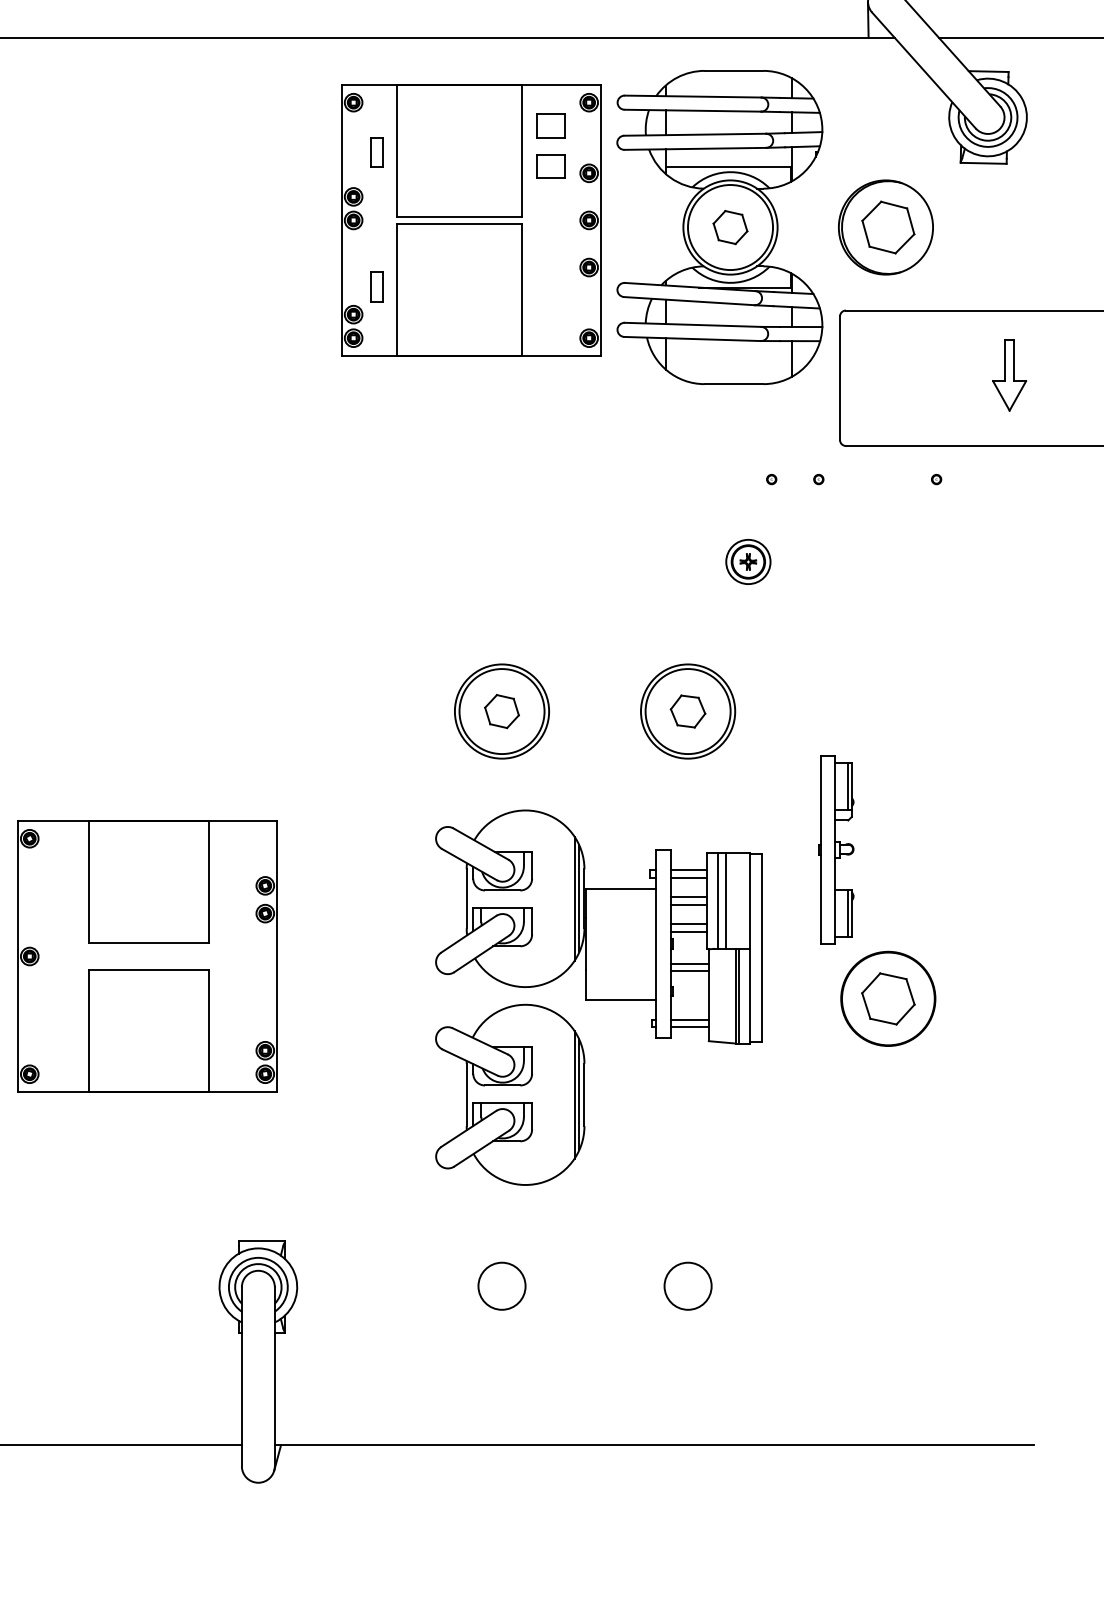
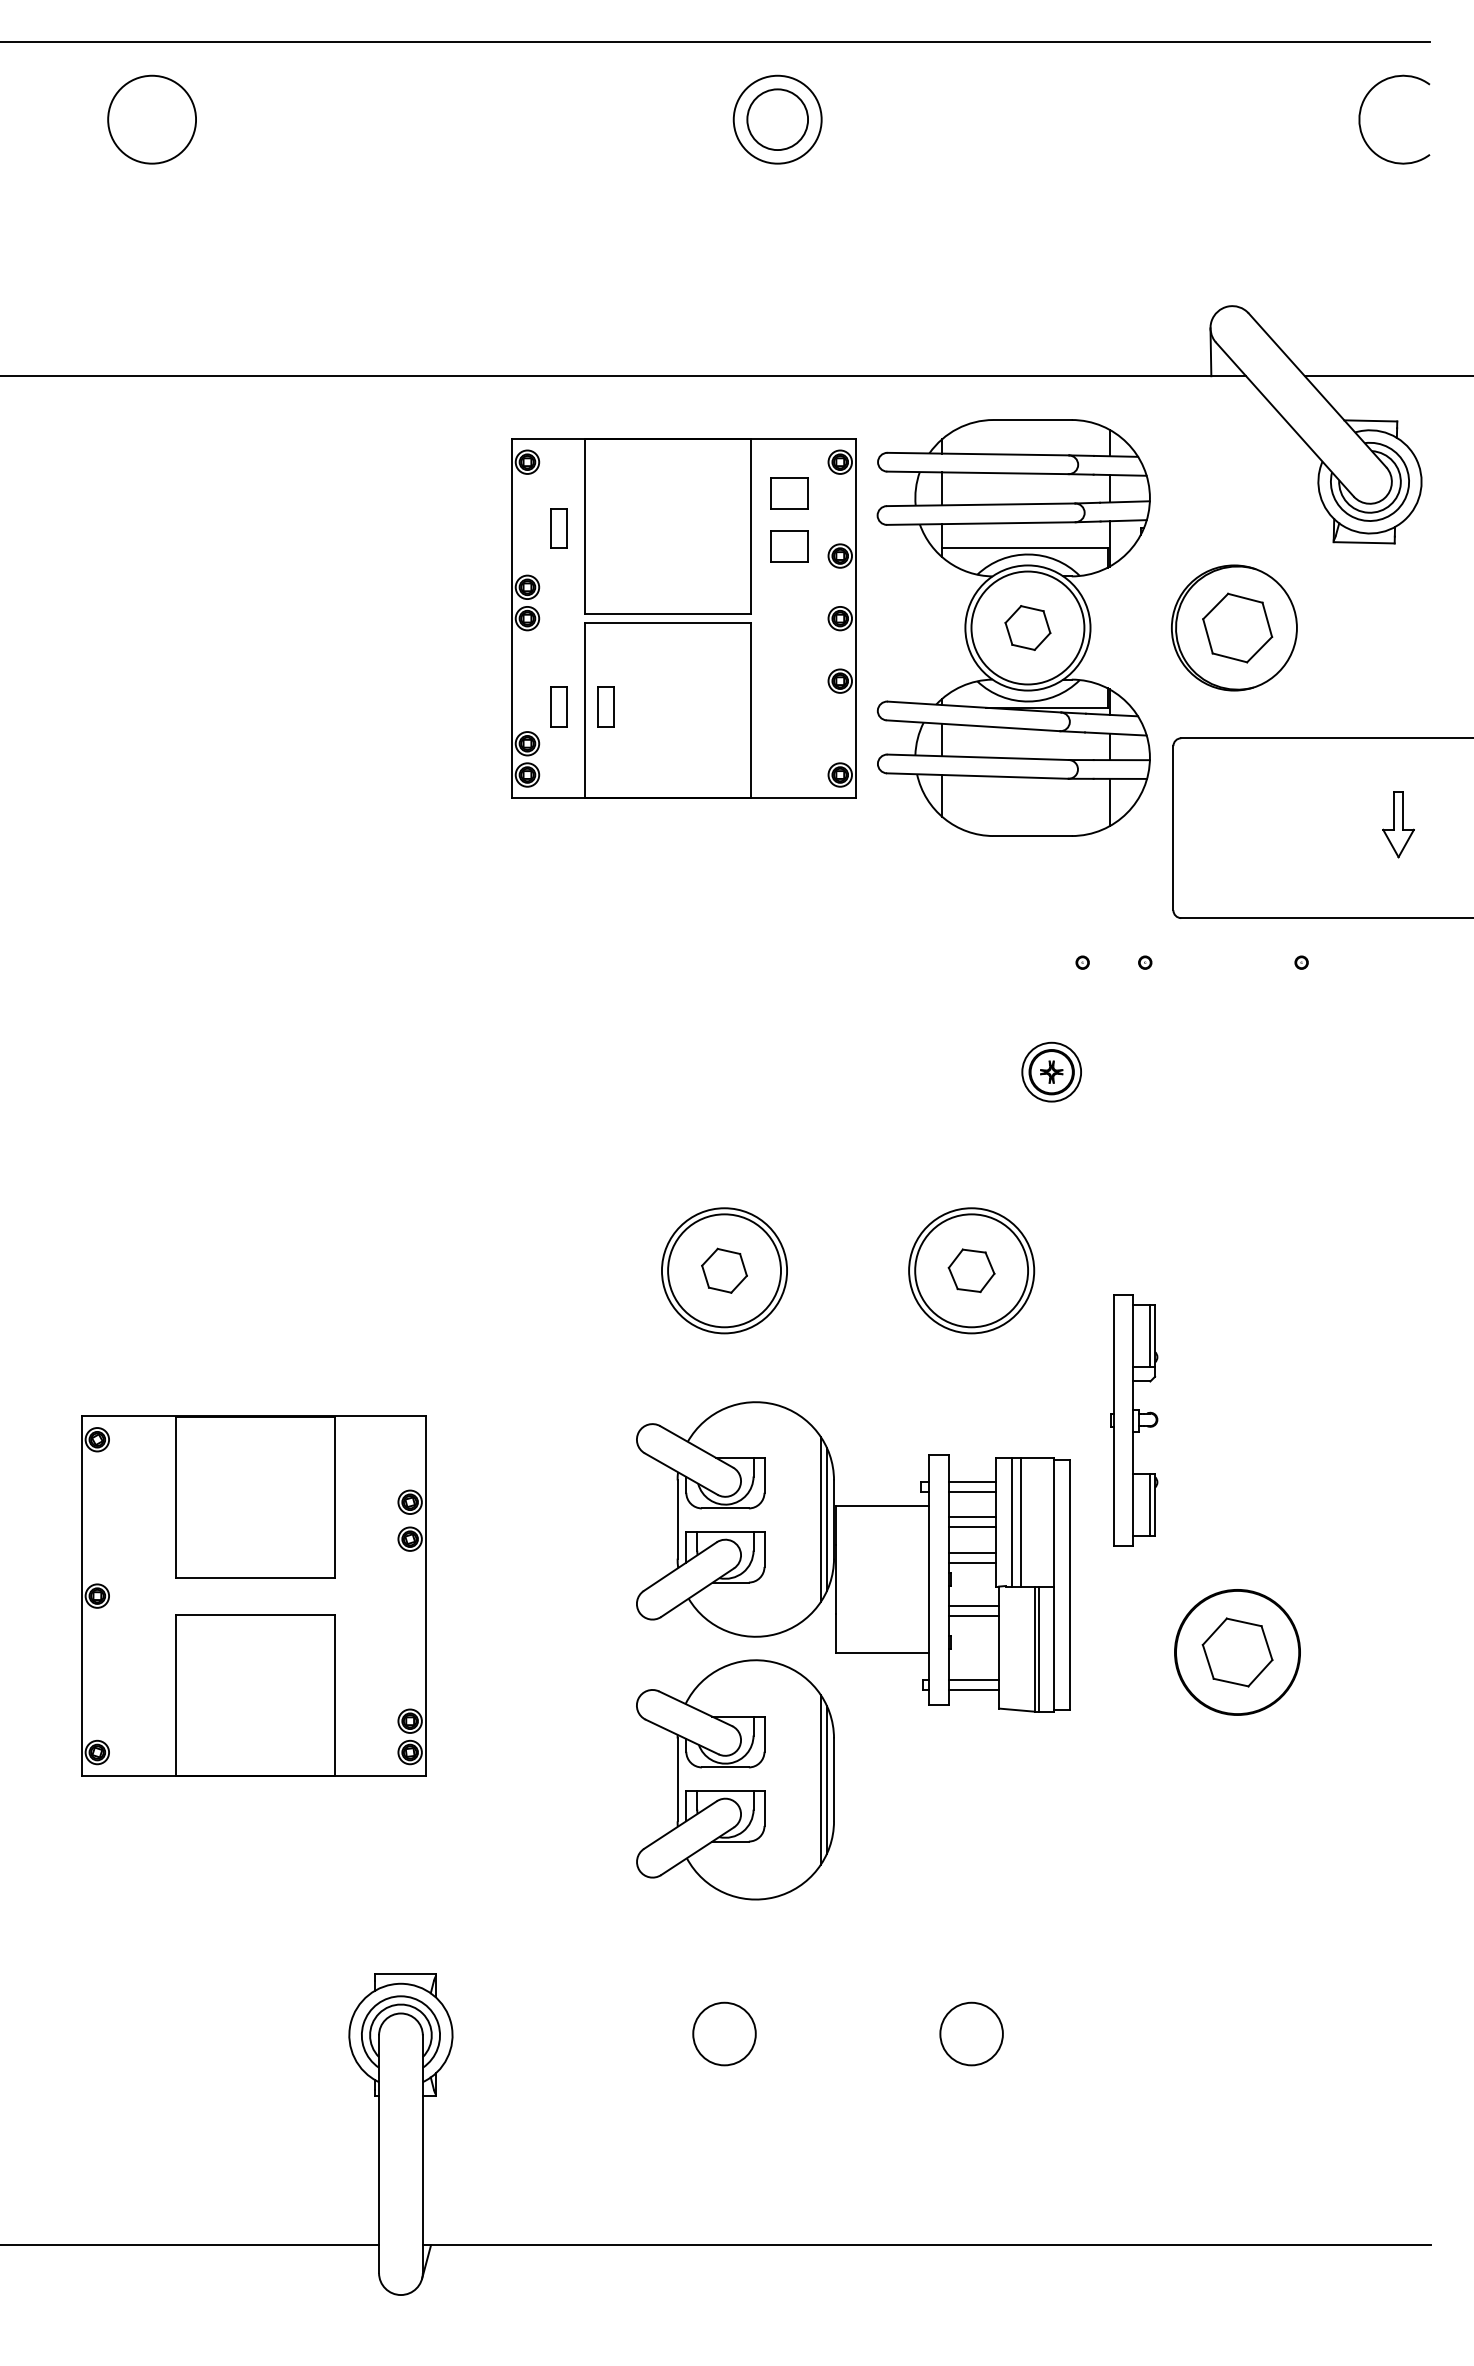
part: (412, 286) -> (605, 706), added
part: (1009, 375) -> (1398, 824), size x0.7
part: (836, 849) -> (1134, 1420), moved

